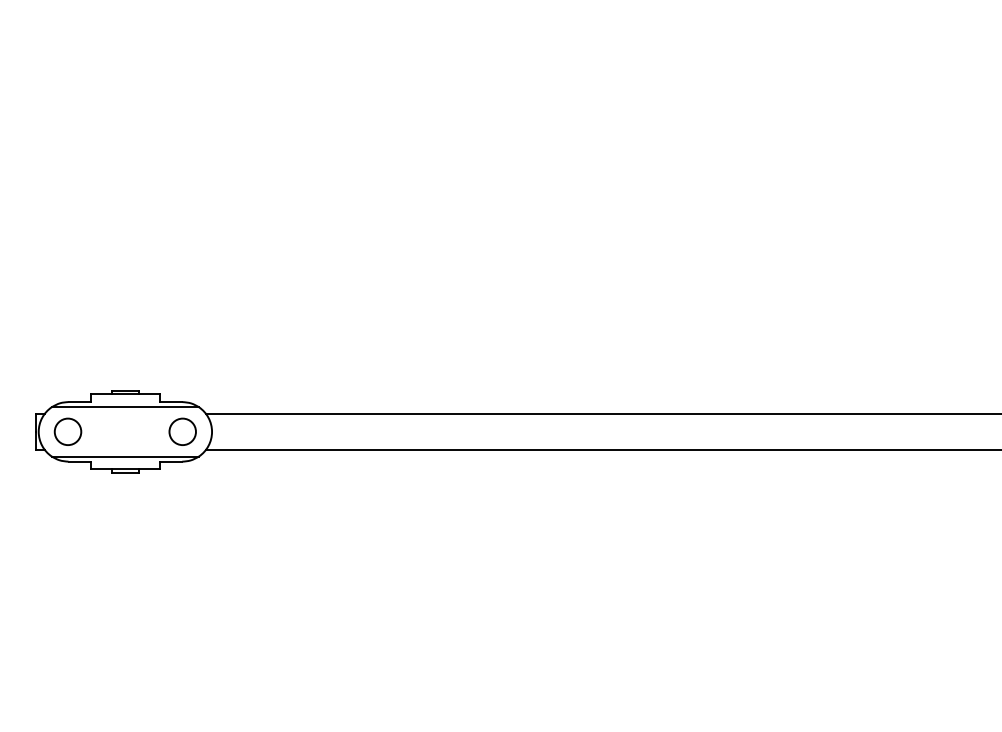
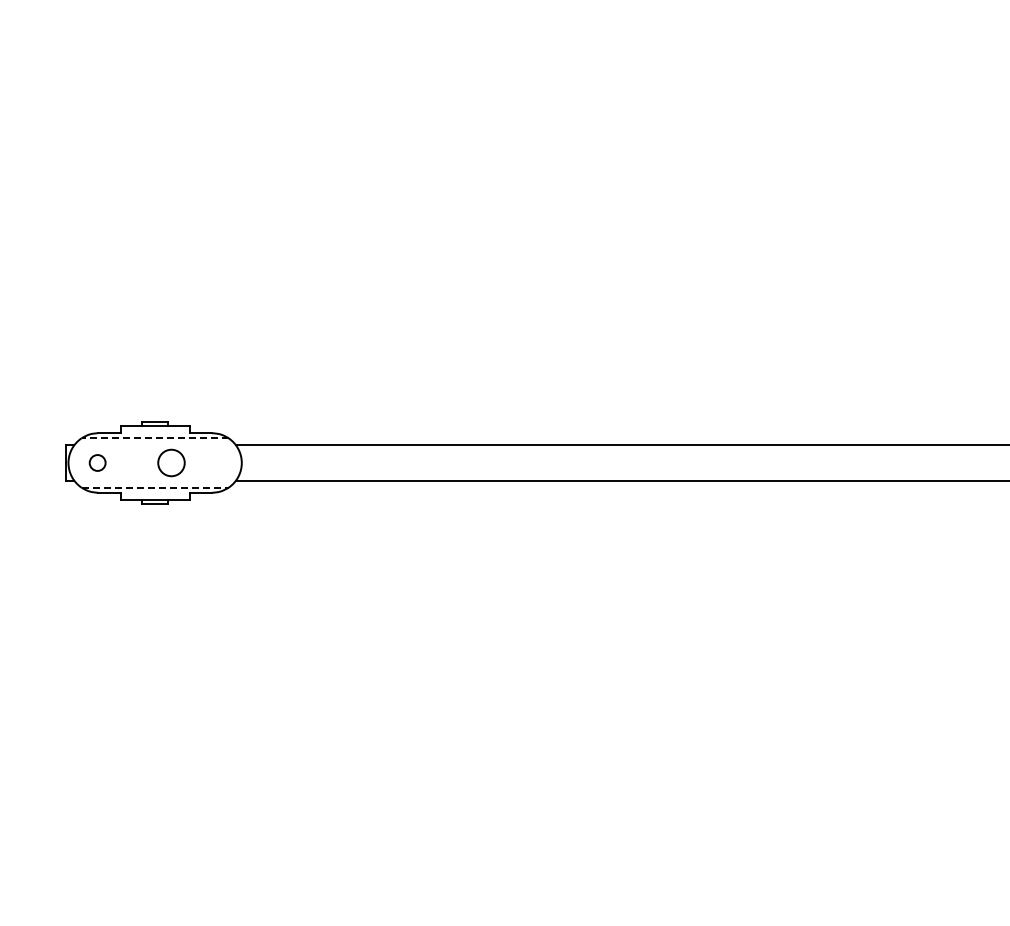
line: (125, 407) -> (155, 438), solid -> dashed
circle: (67, 431) -> (97, 462), size x0.6
circle: (182, 431) -> (171, 462), moved
line: (125, 456) -> (155, 487), solid -> dashed

